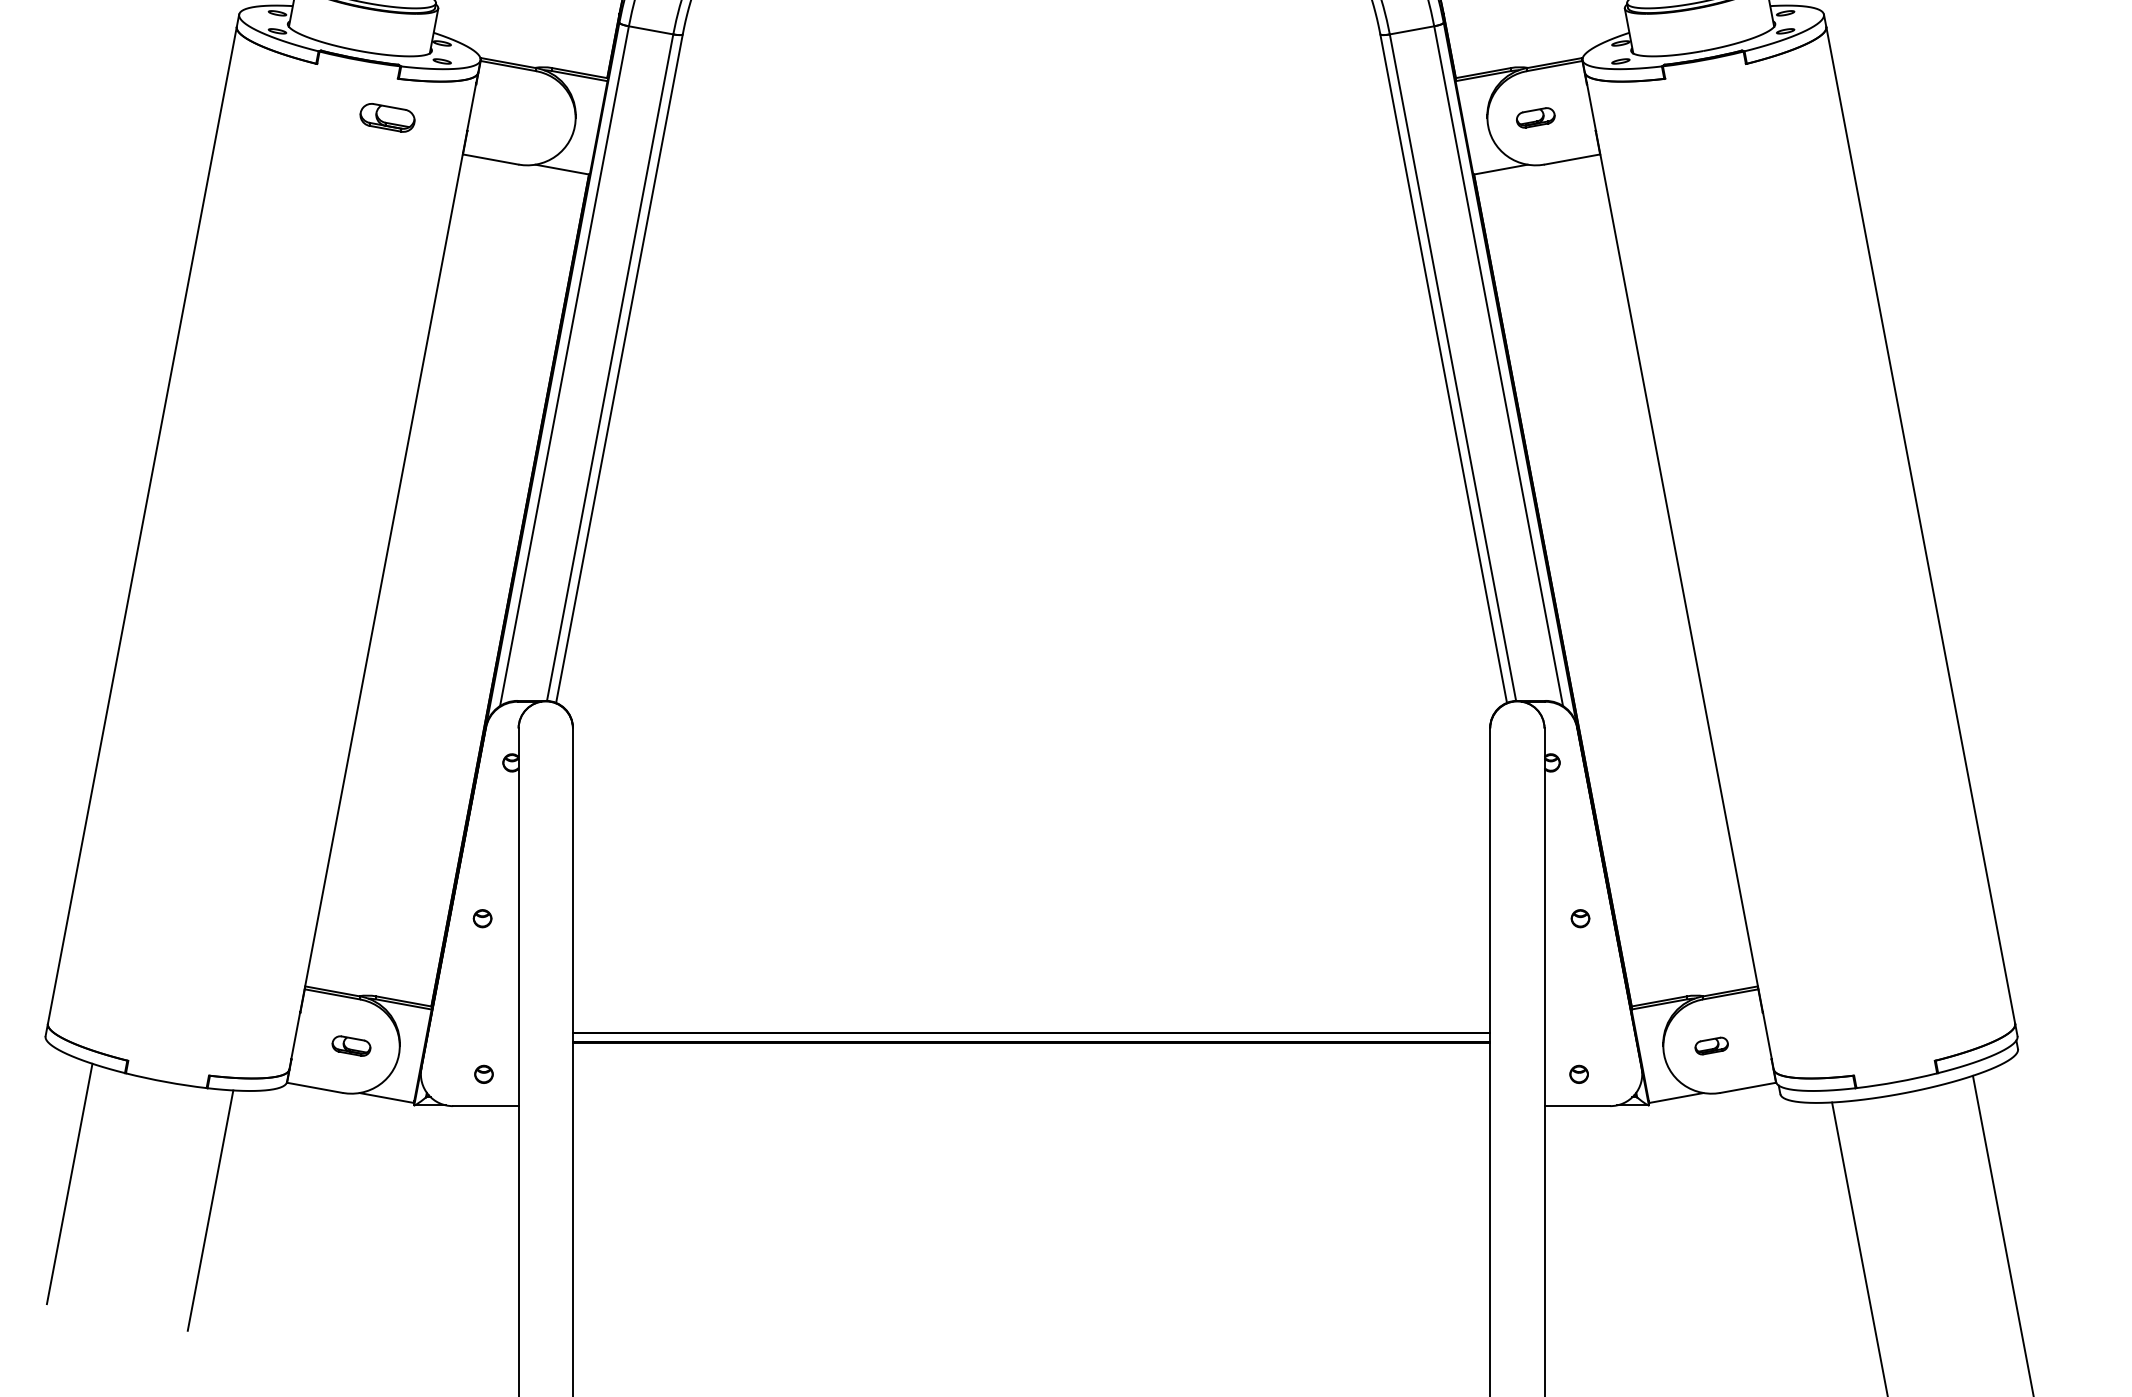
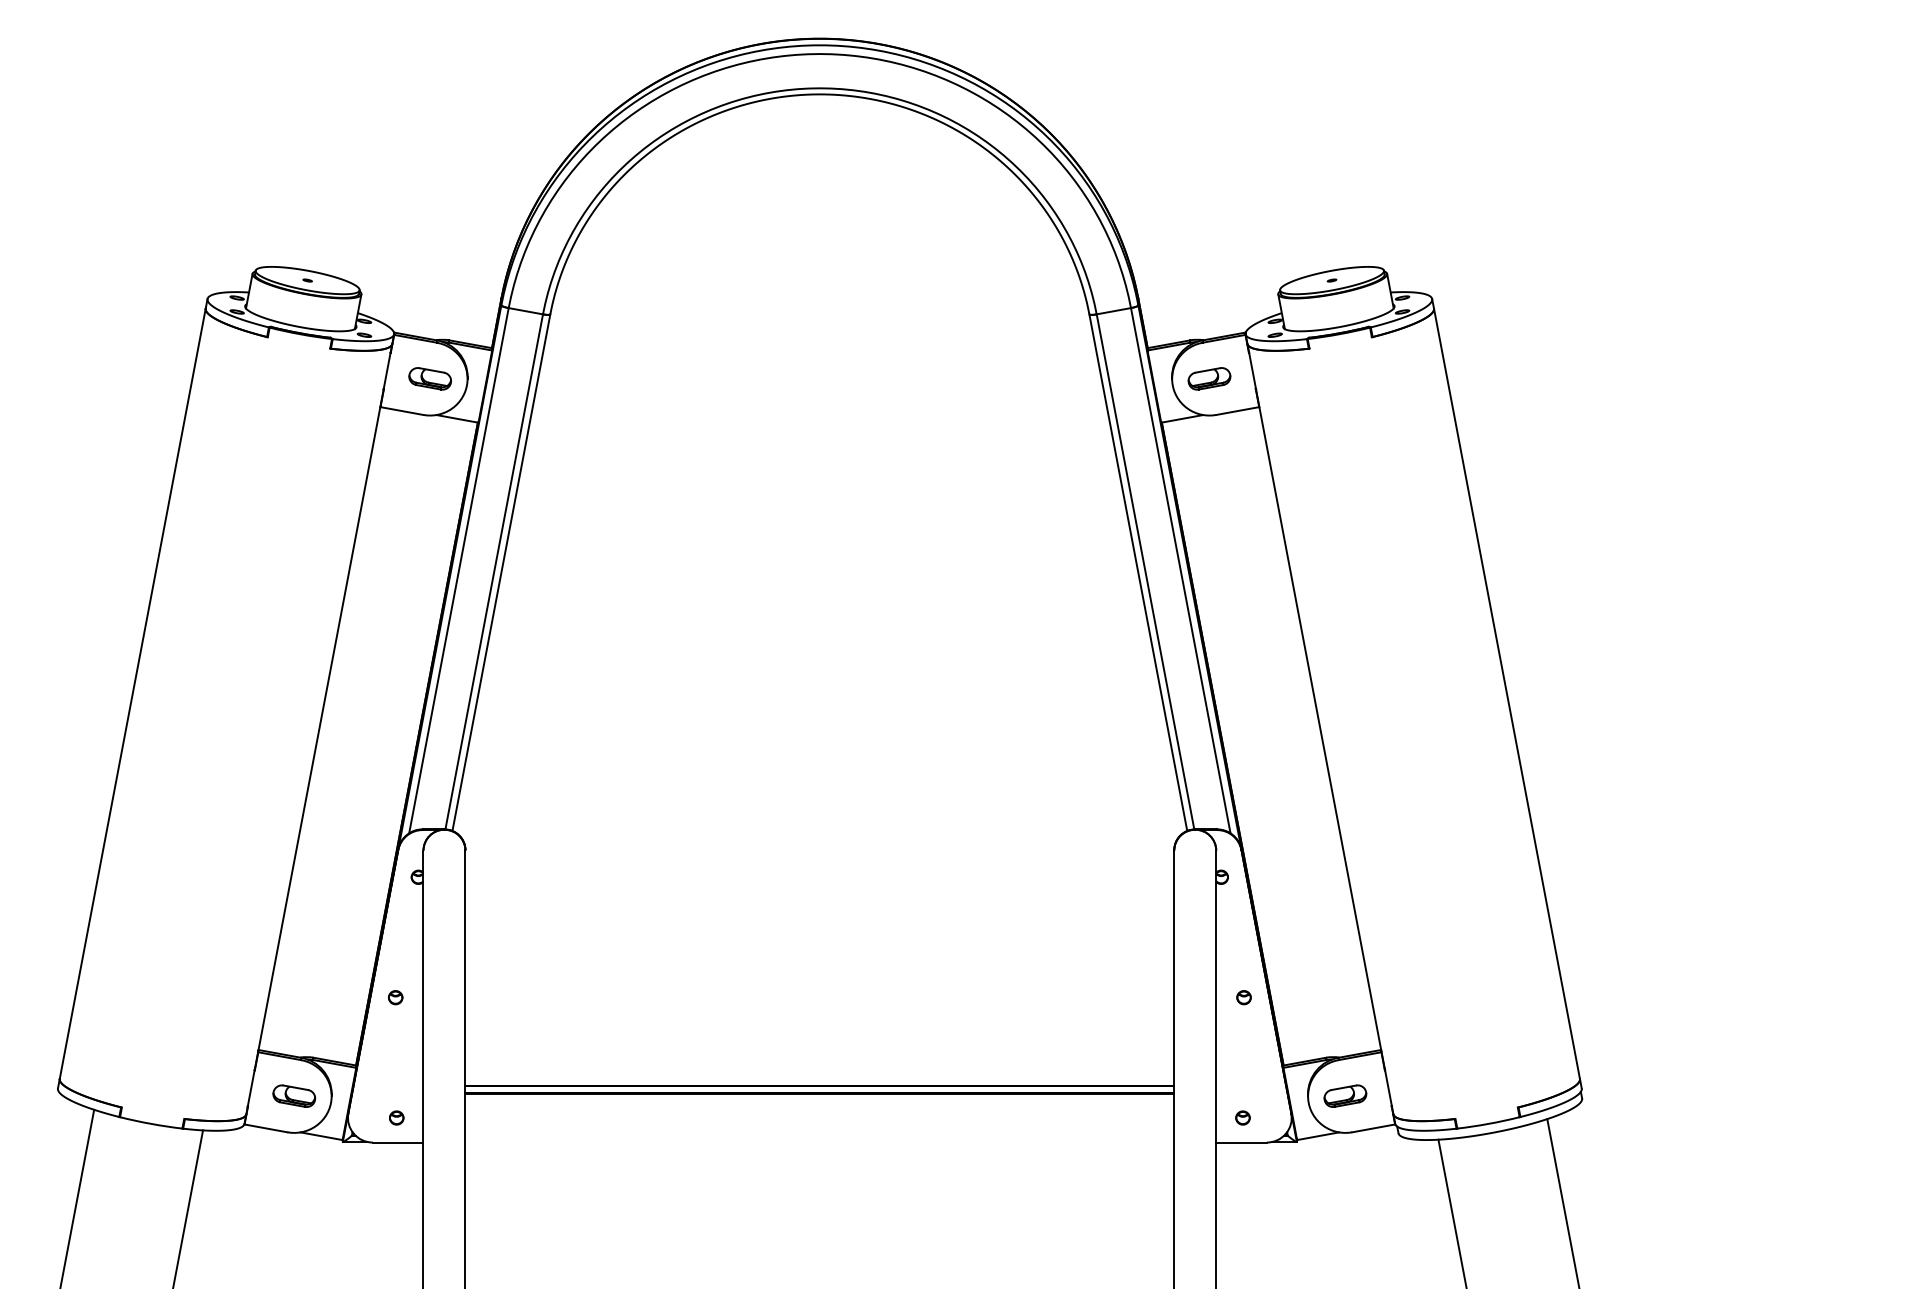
part: (386, 117) -> (429, 378), moved
part: (1535, 117) -> (1209, 378), size x1.43
part: (351, 1045) -> (294, 1095), size x1.43
part: (1711, 1045) -> (1345, 1095), size x1.67

